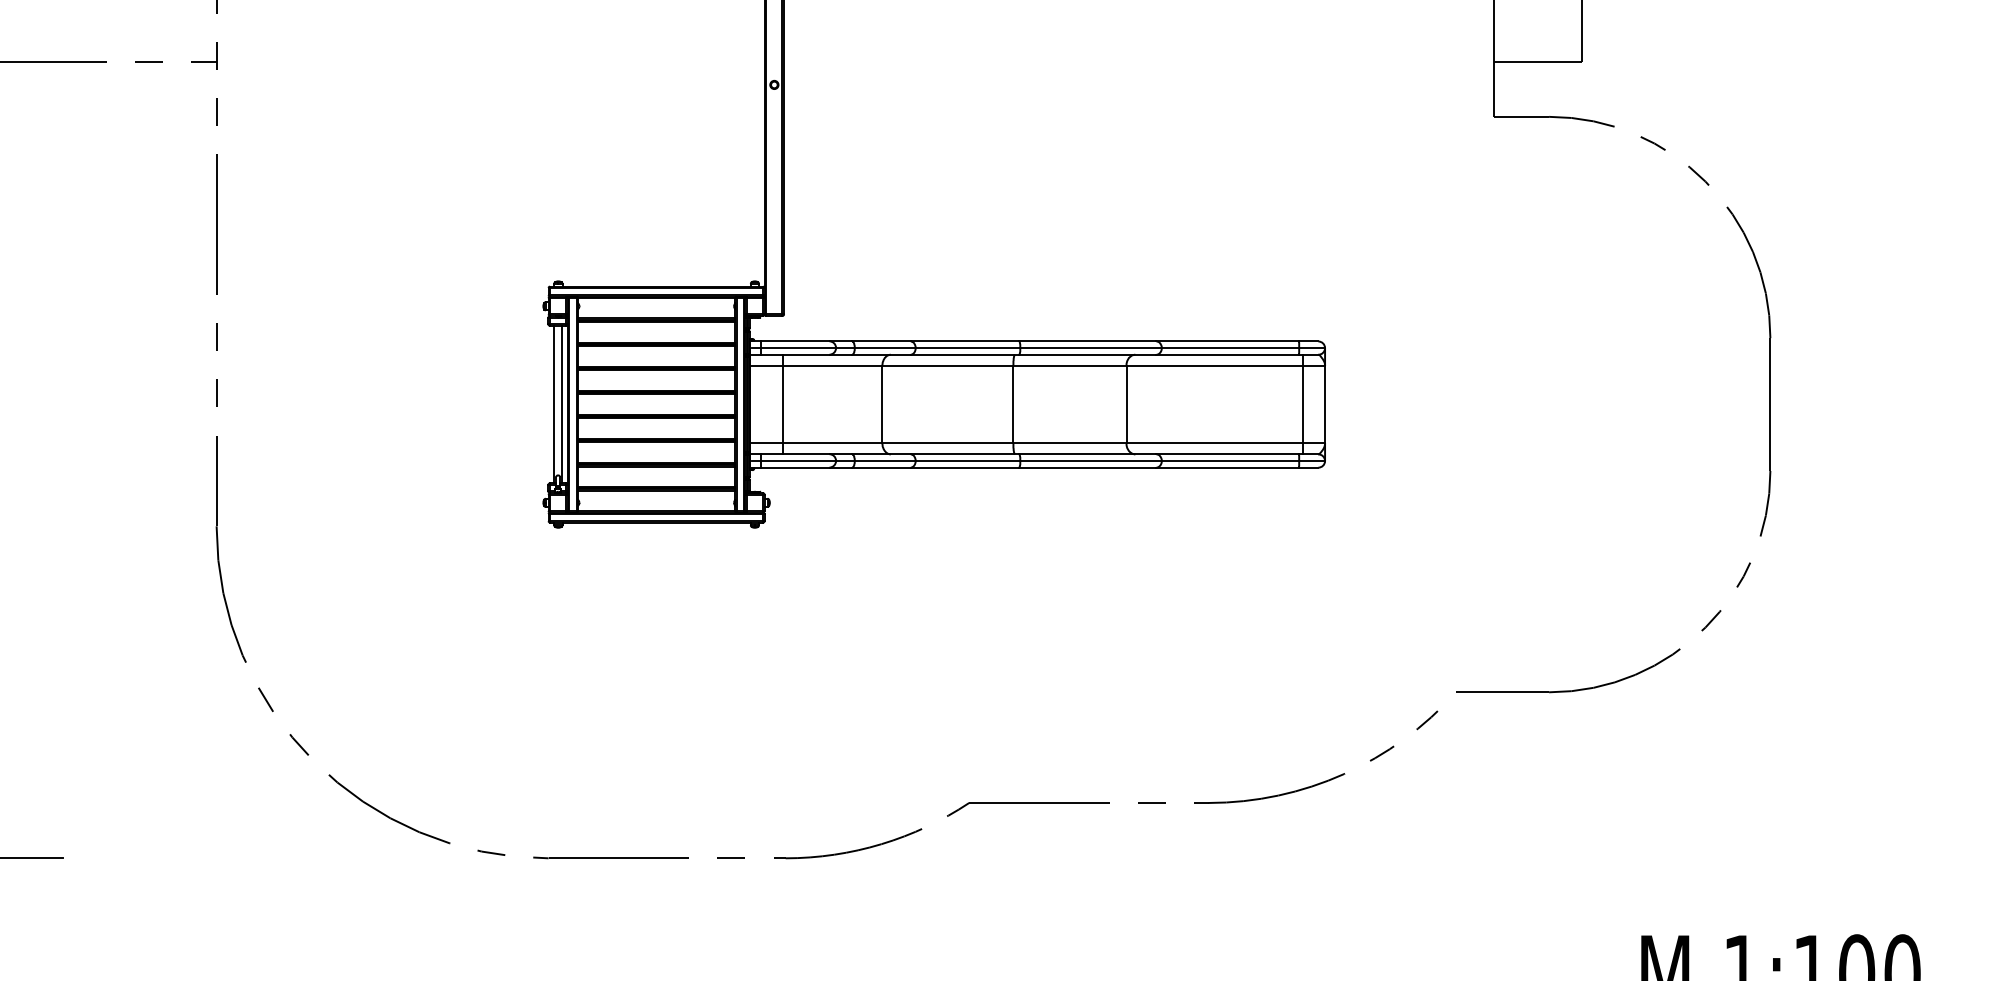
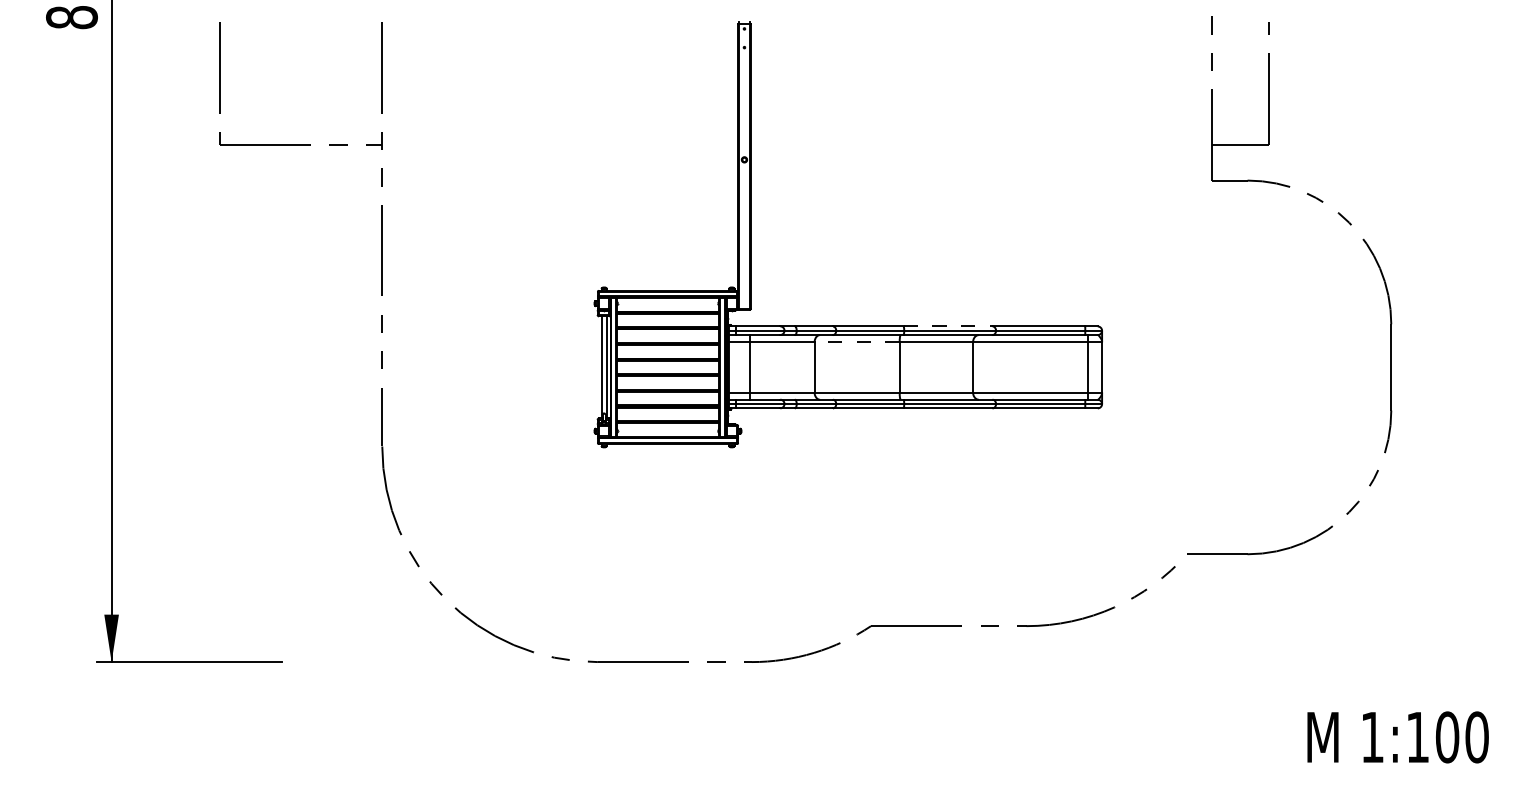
line: (1088, 341) -> (948, 326), solid -> dashed
line: (948, 366) -> (857, 342), solid -> dashed

